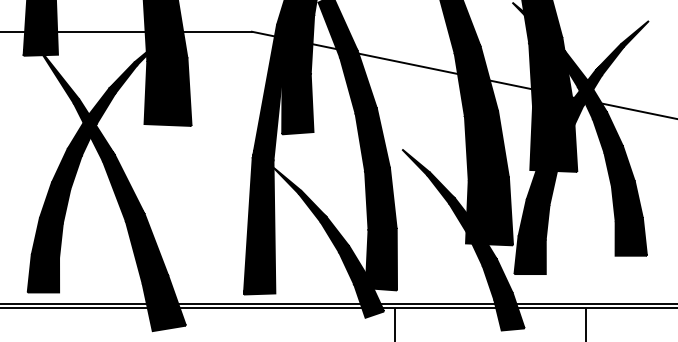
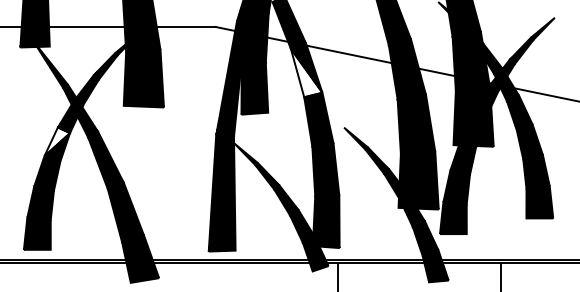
fill: (358, 85) -> (306, 72), removed
fill: (66, 165) -> (57, 141), removed

